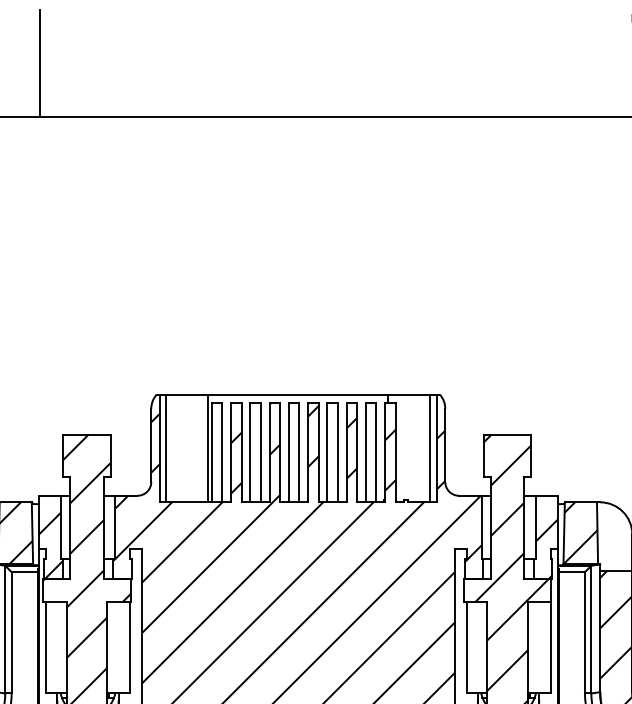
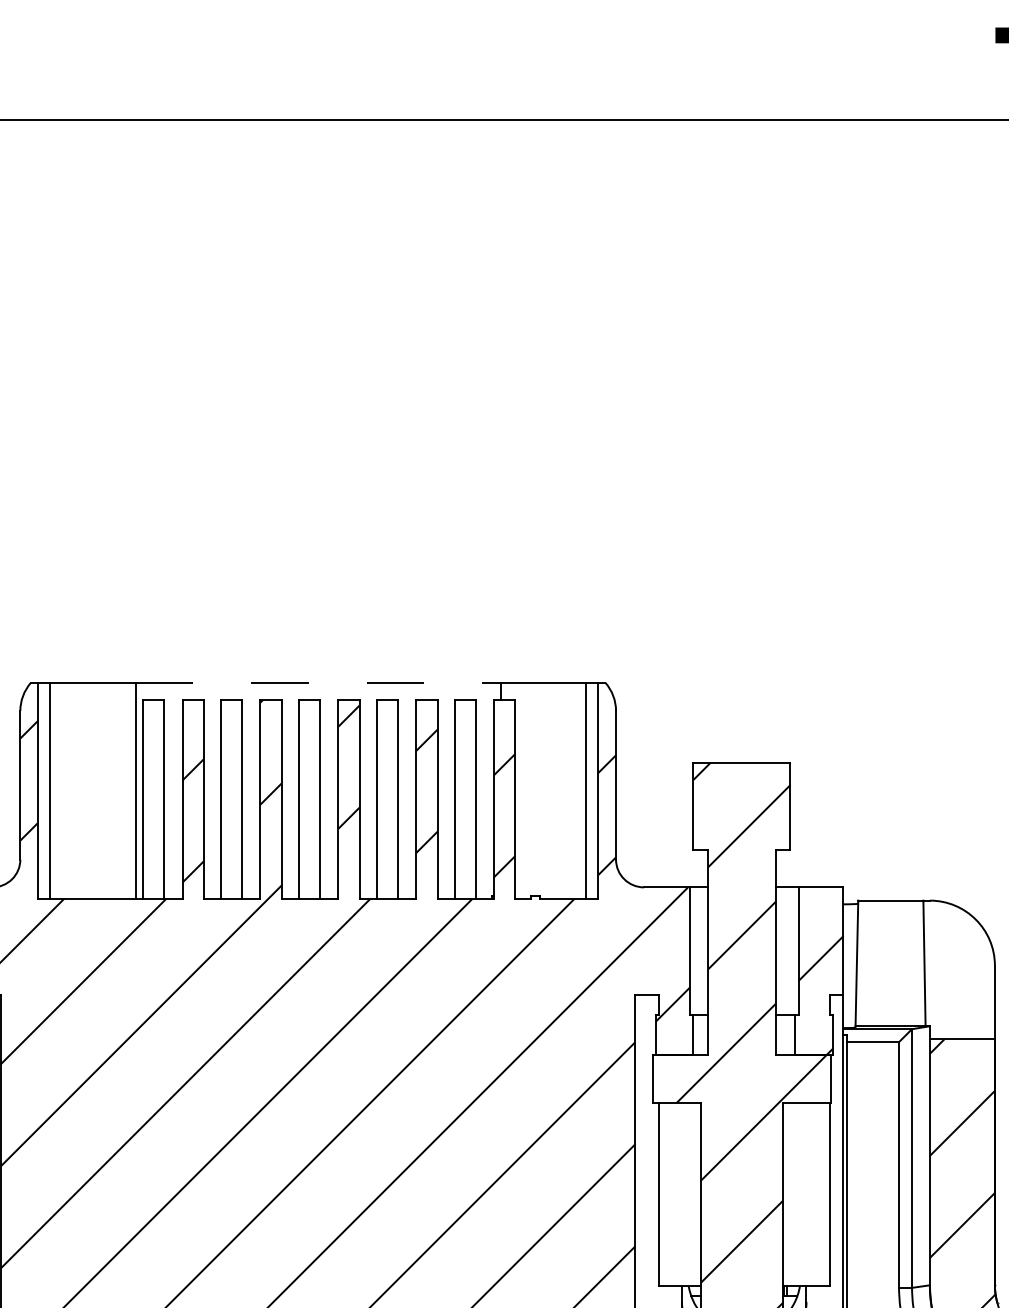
line: (298, 394) -> (318, 682), solid -> dashed
hatch: (580, 533) -> (889, 963), removed

